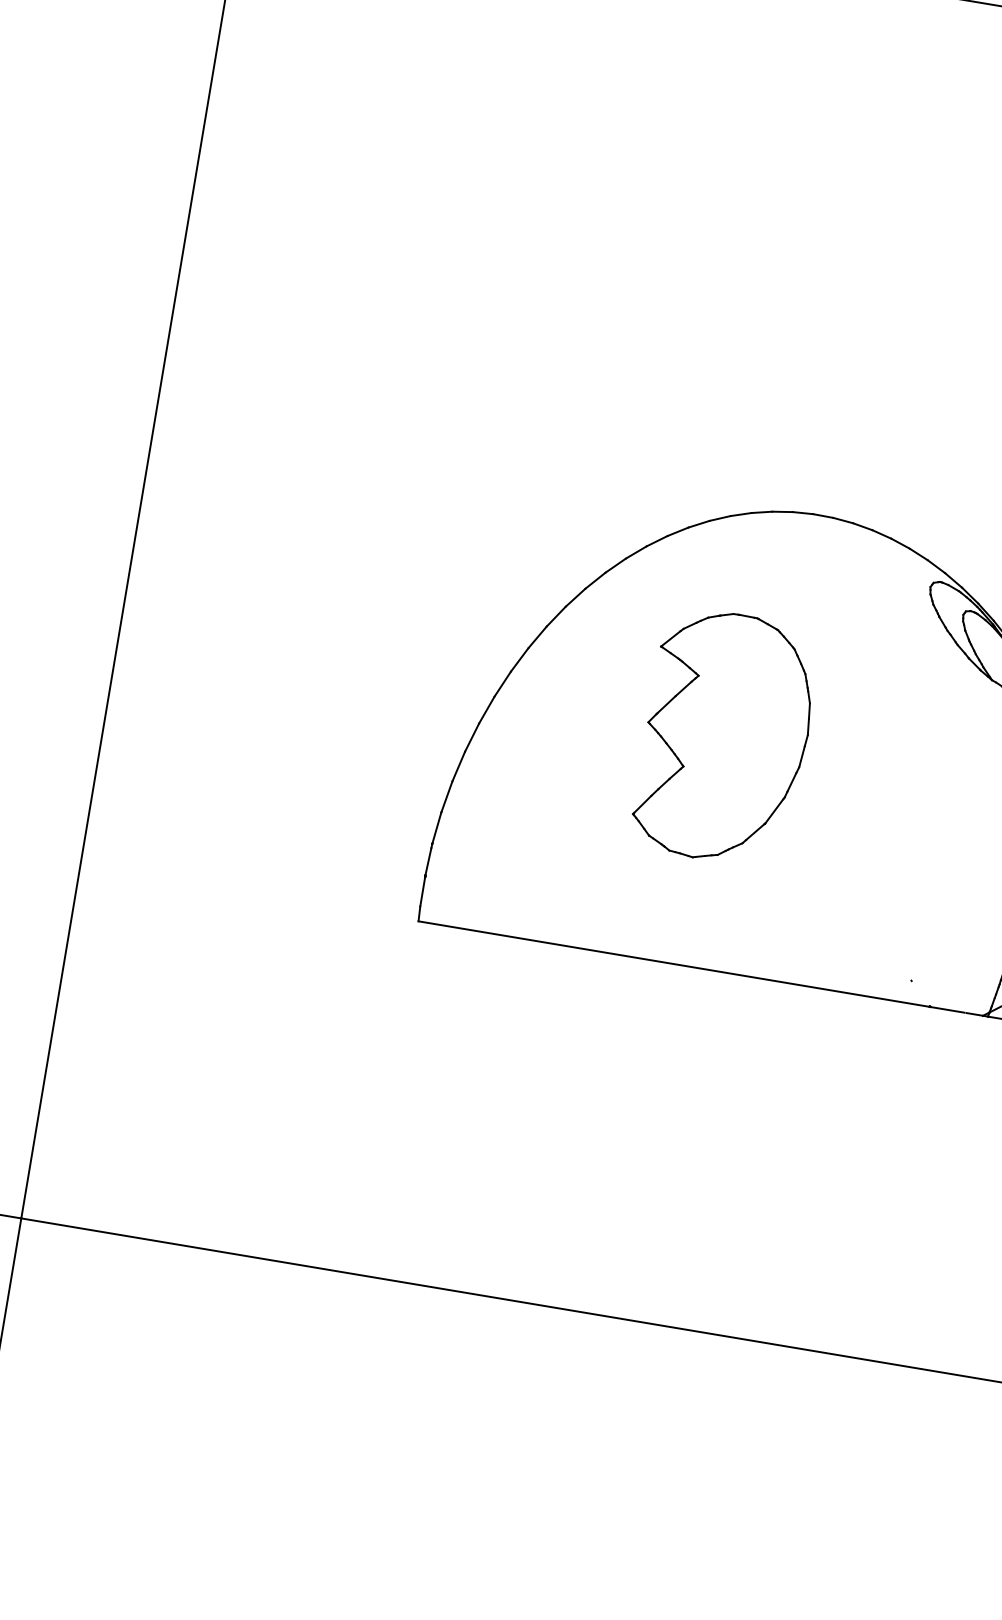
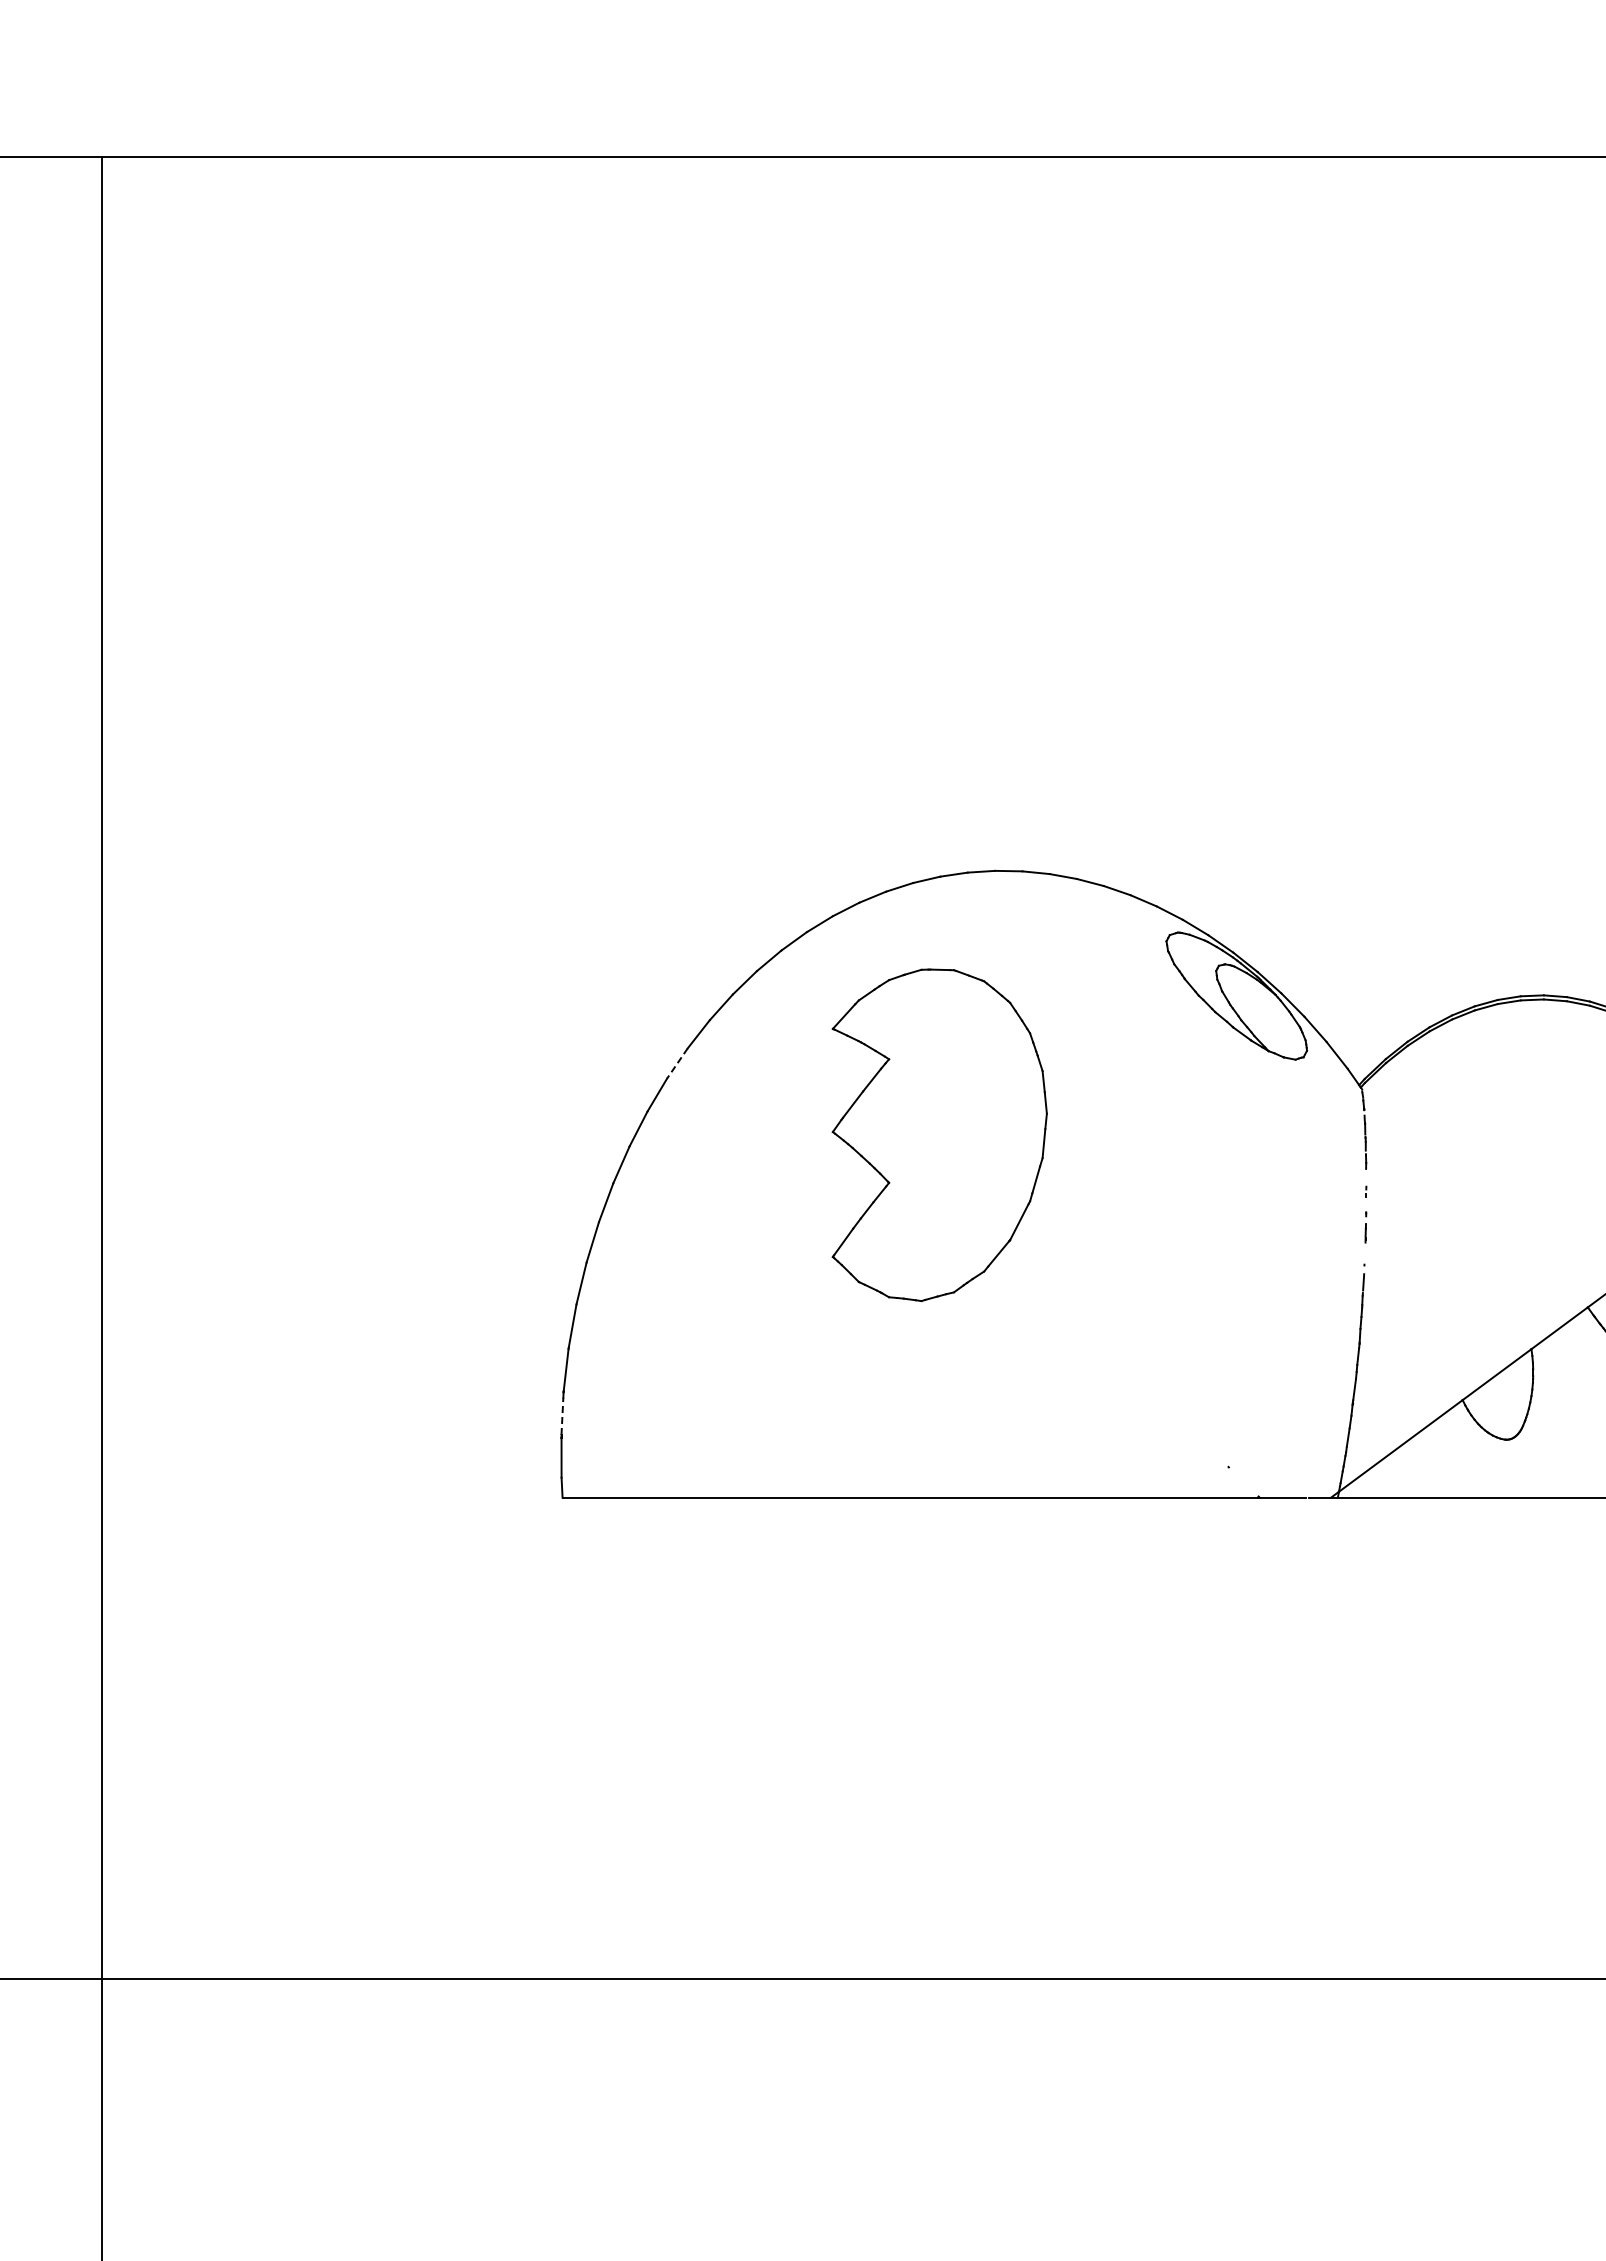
line: (556, 616) -> (677, 1063), solid -> dashed
part: (726, 737) -> (939, 1135), moved
line: (428, 861) -> (562, 1416), solid -> dashed

